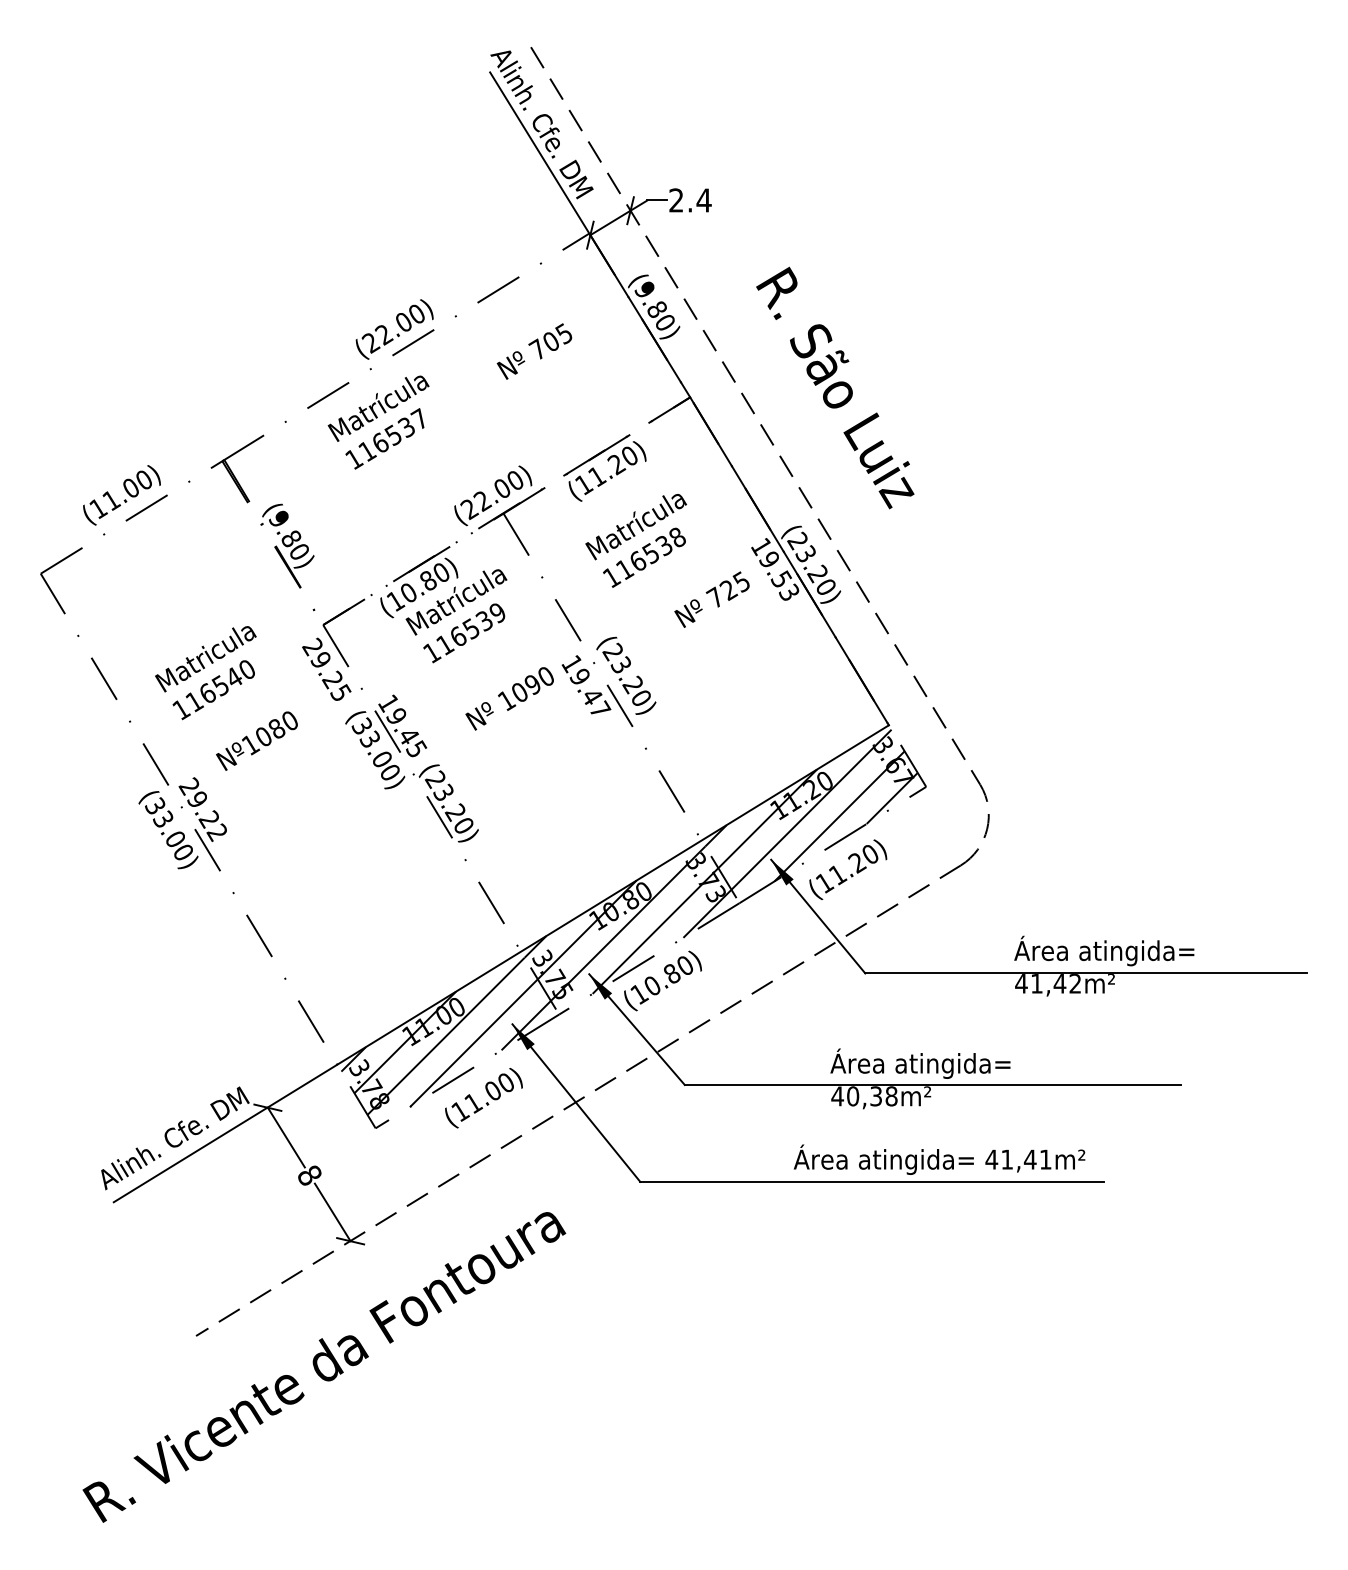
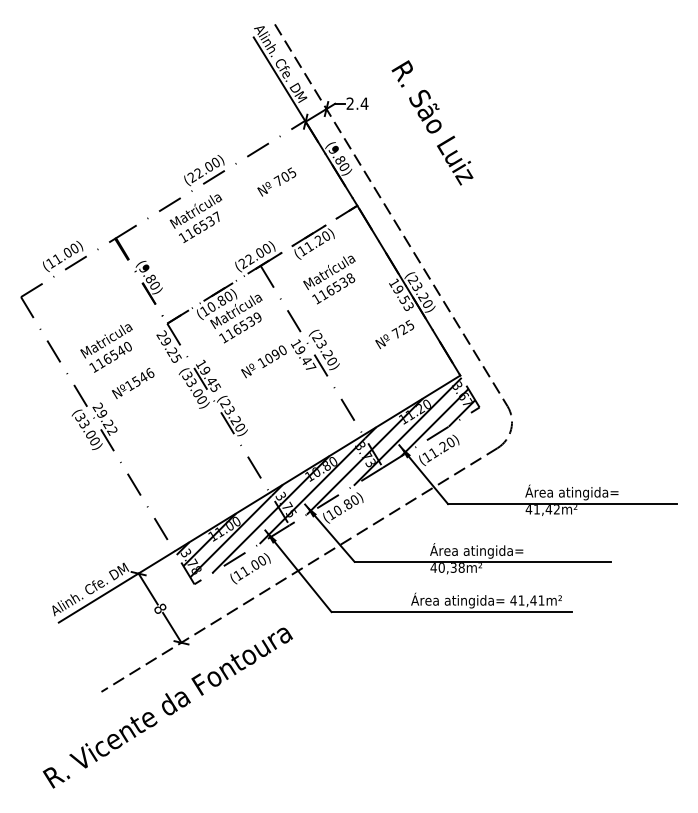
text: (835, 387) -> (432, 122), moved
text: (711, 599) -> (394, 334), moved
text: (275, 729) -> (142, 377), Nº1080 -> Nº1546

